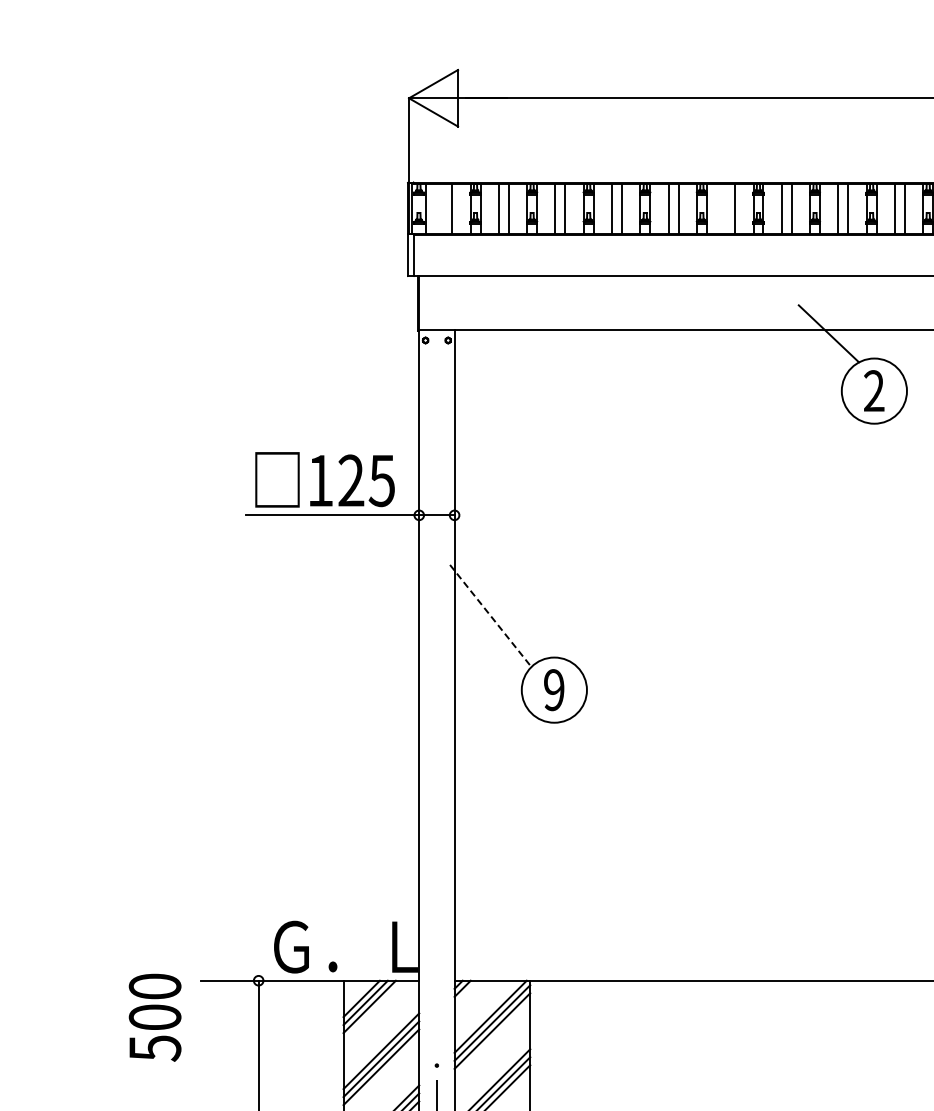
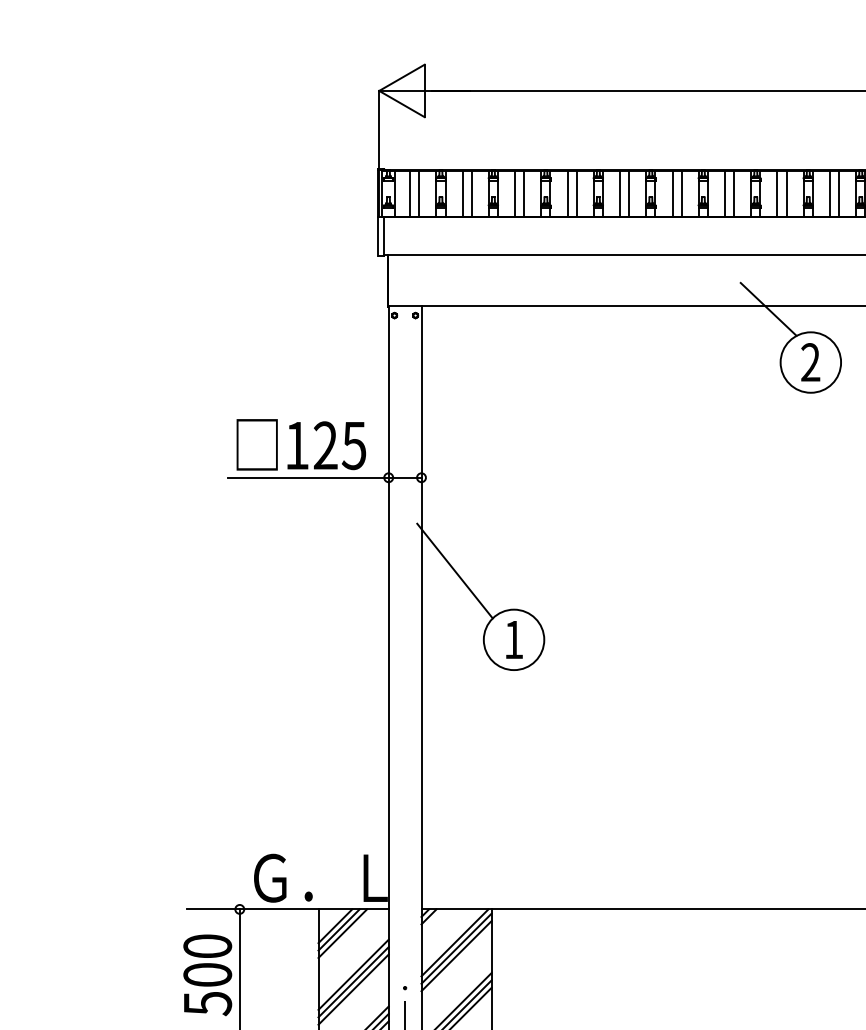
line: (442, 209) -> (410, 194), added
line: (725, 209) -> (672, 194), added
line: (491, 616) -> (455, 571), dashed -> solid
text: (554, 690) -> (514, 640), 9 -> 1
text: (154, 1017) -> (207, 975), moved

